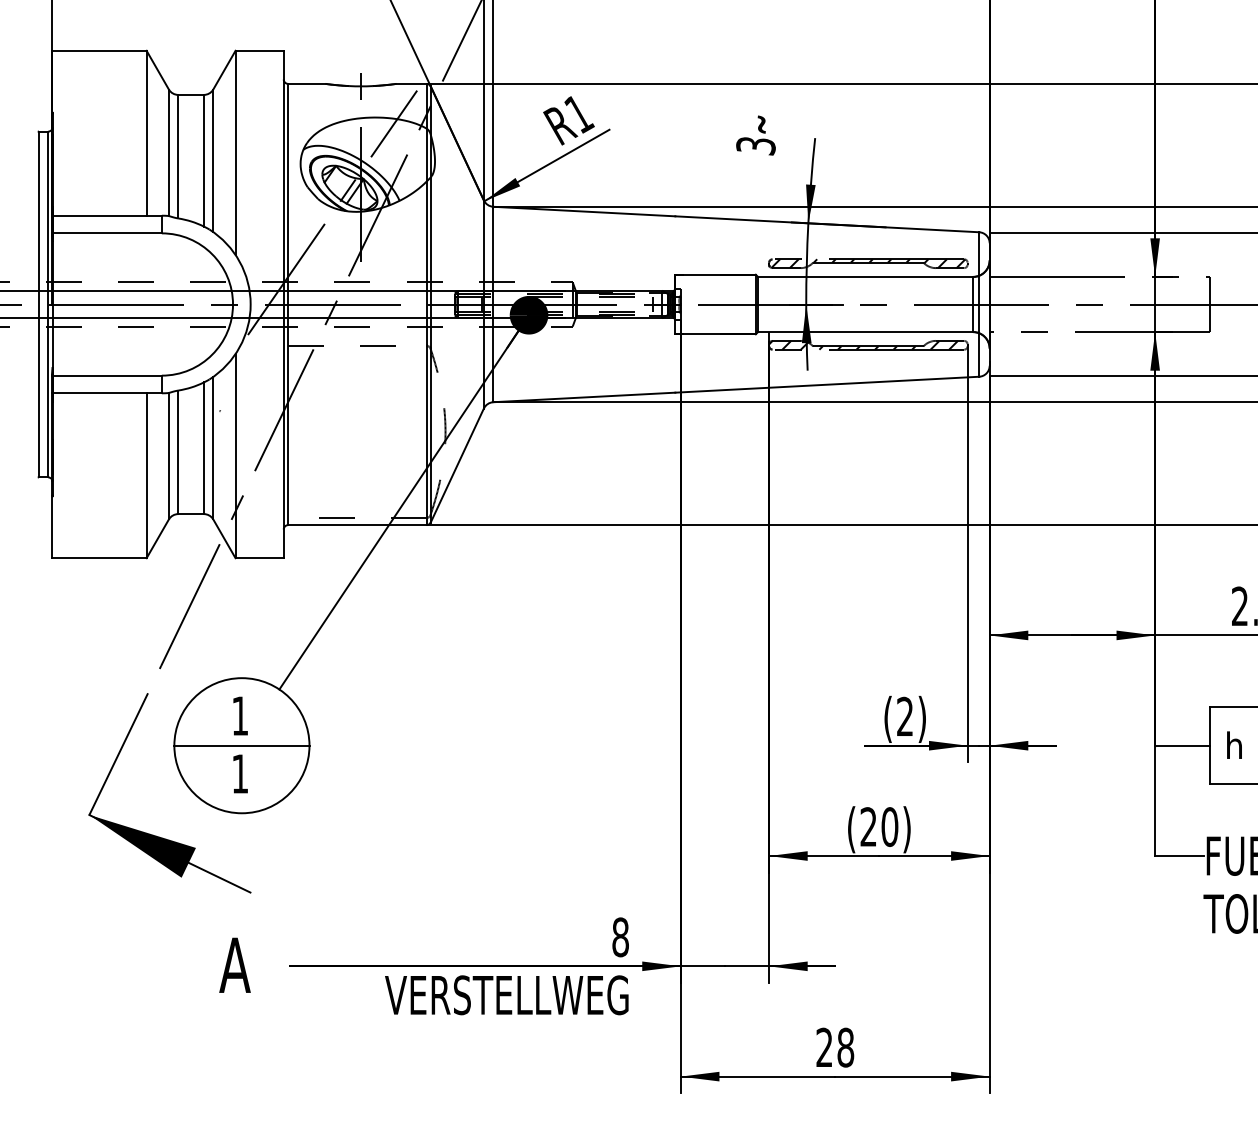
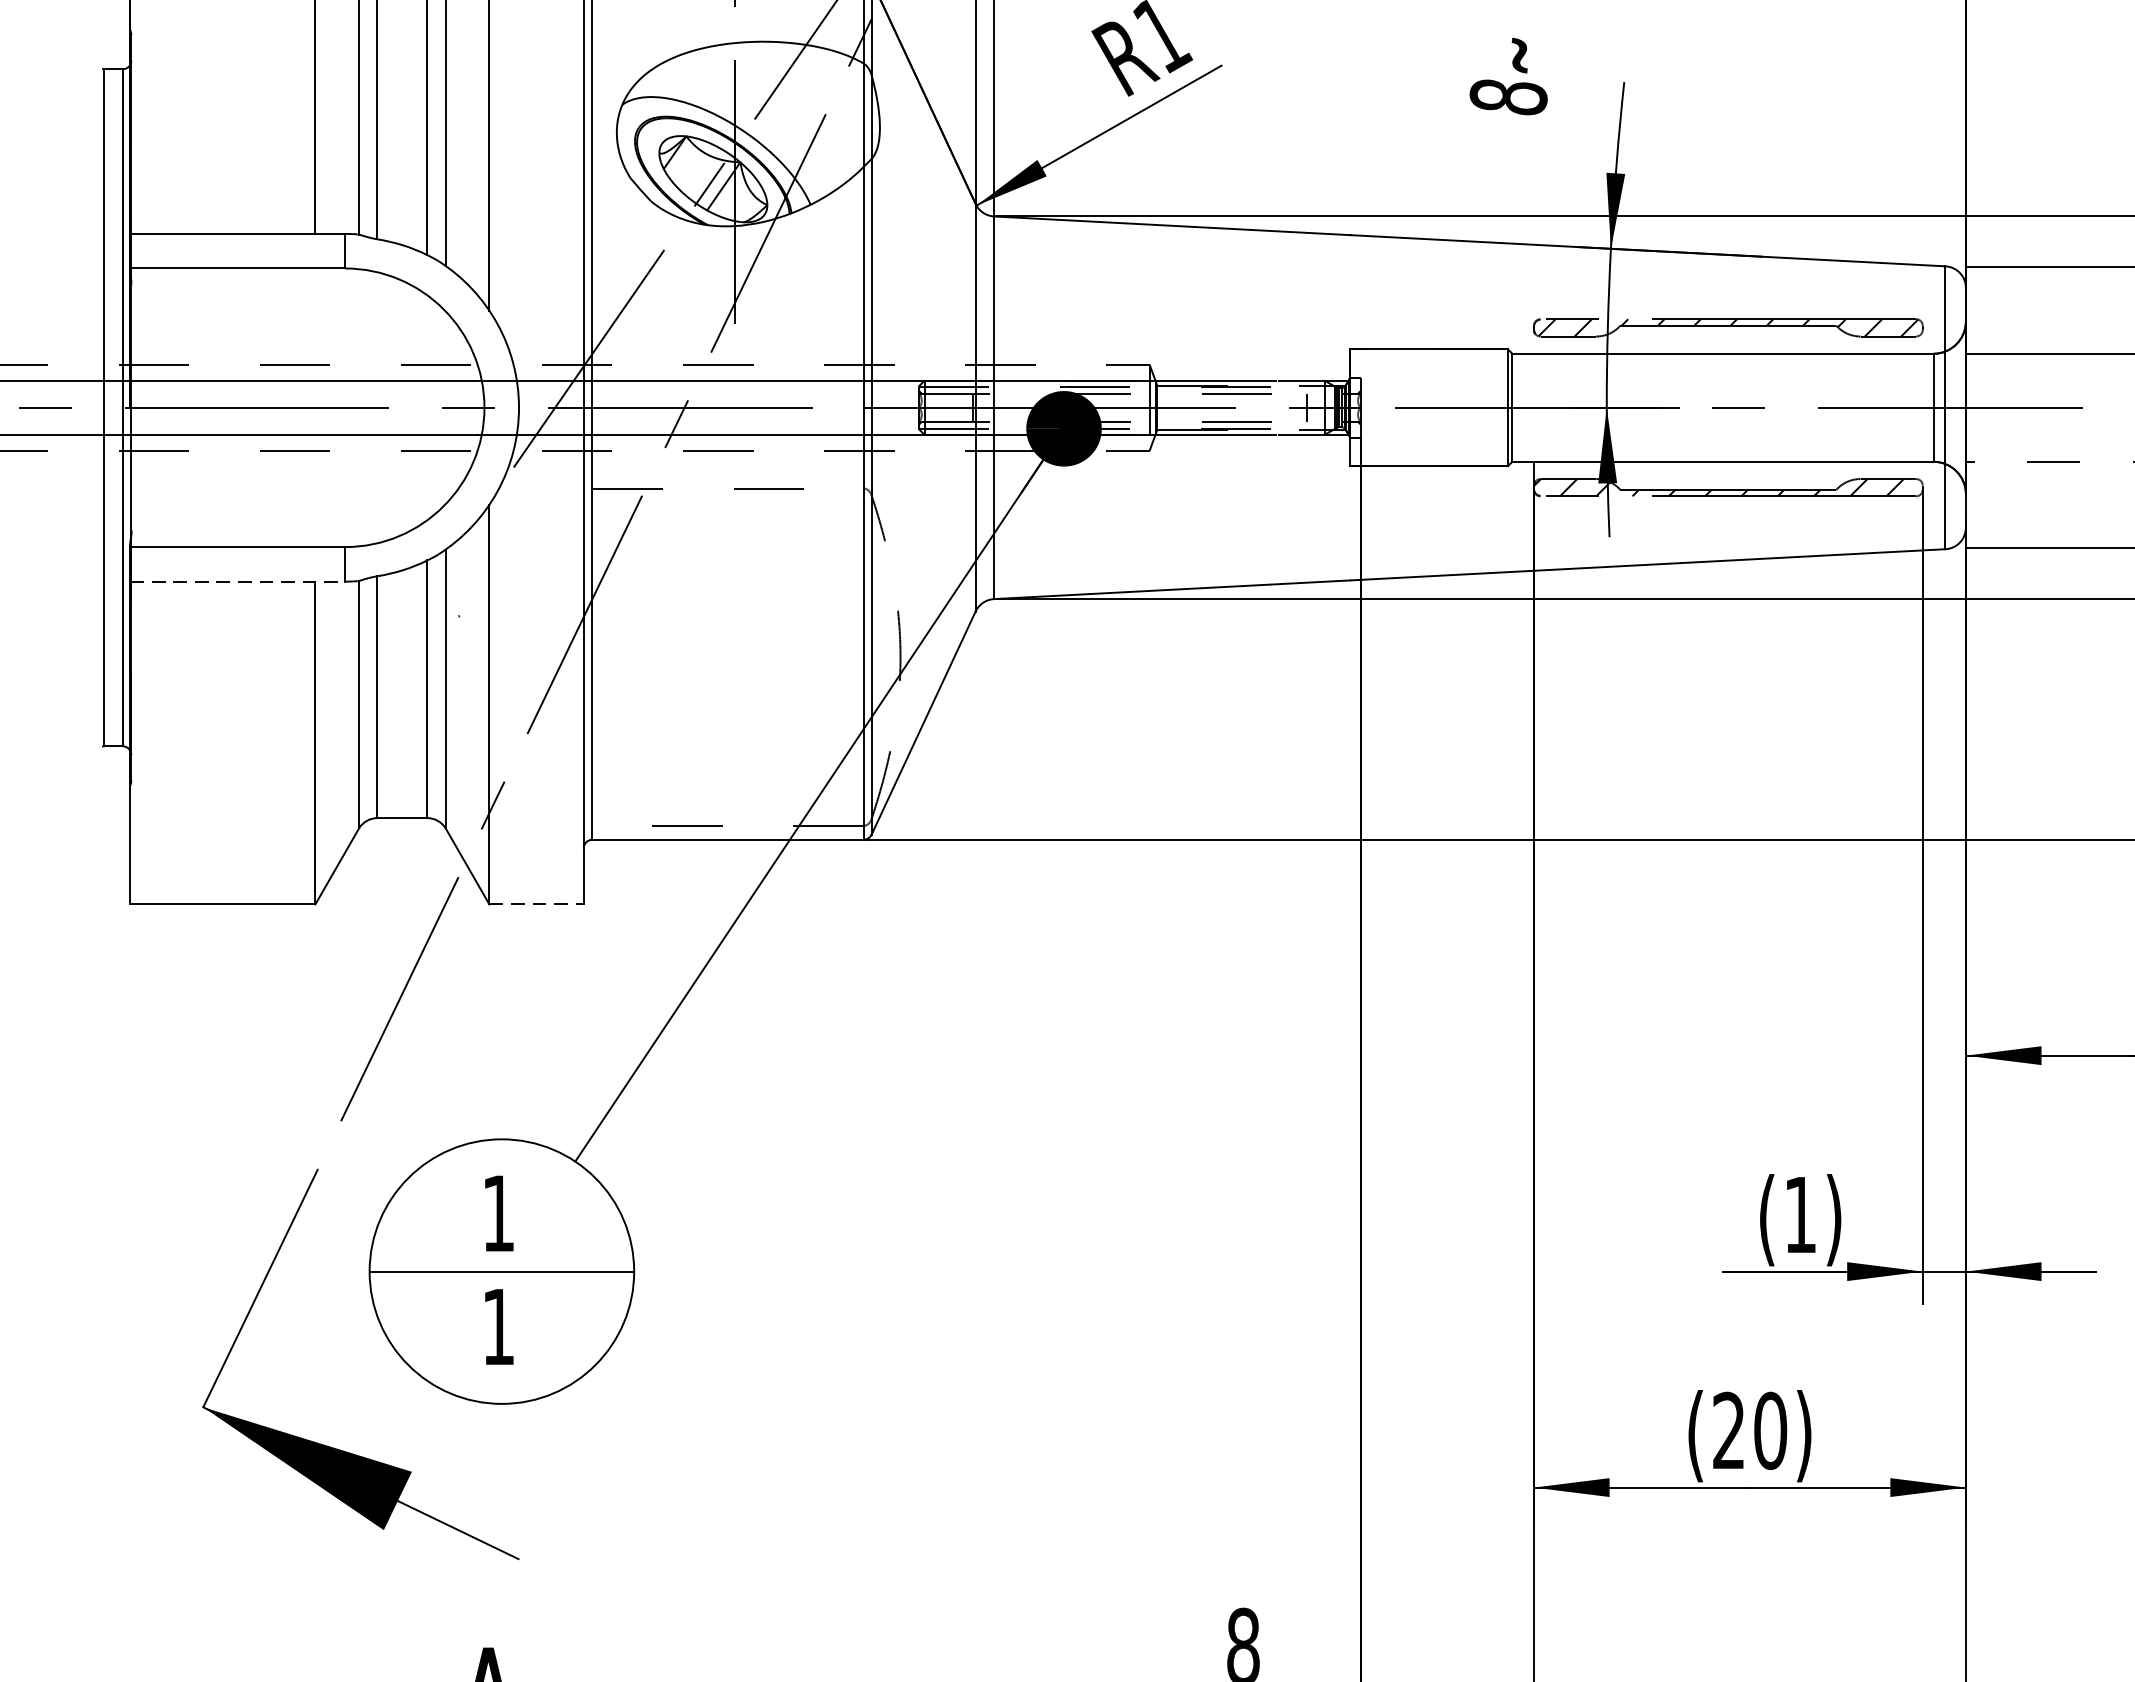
text: (755, 146) -> (1507, 98), 3 -> 8
line: (107, 393) -> (238, 582), solid -> dashed
line: (260, 558) -> (538, 905), solid -> dashed
text: (904, 715) -> (1799, 1212), (2) -> (1)

